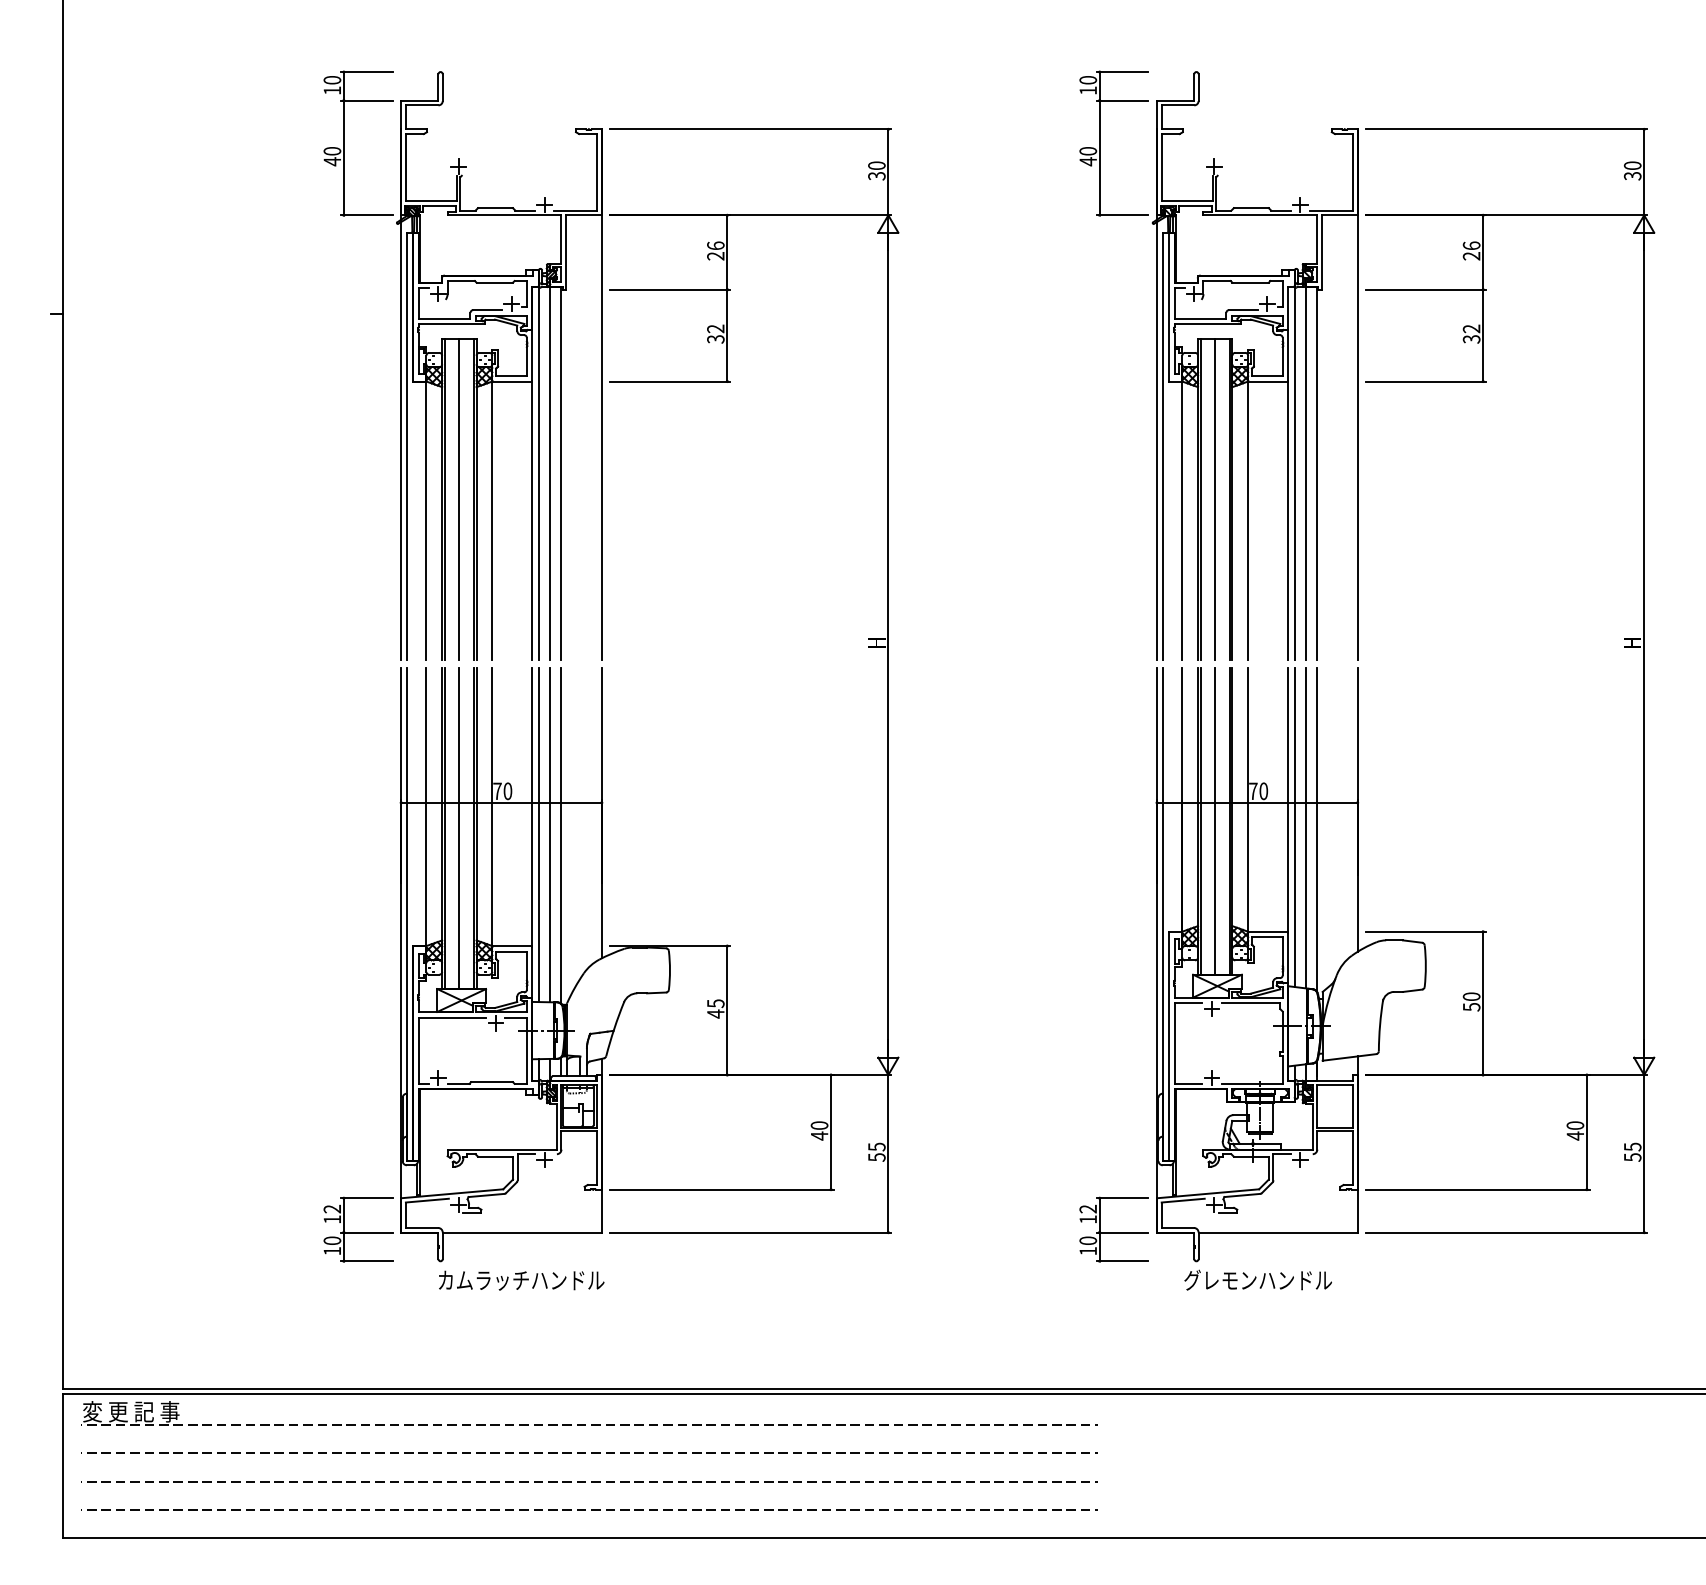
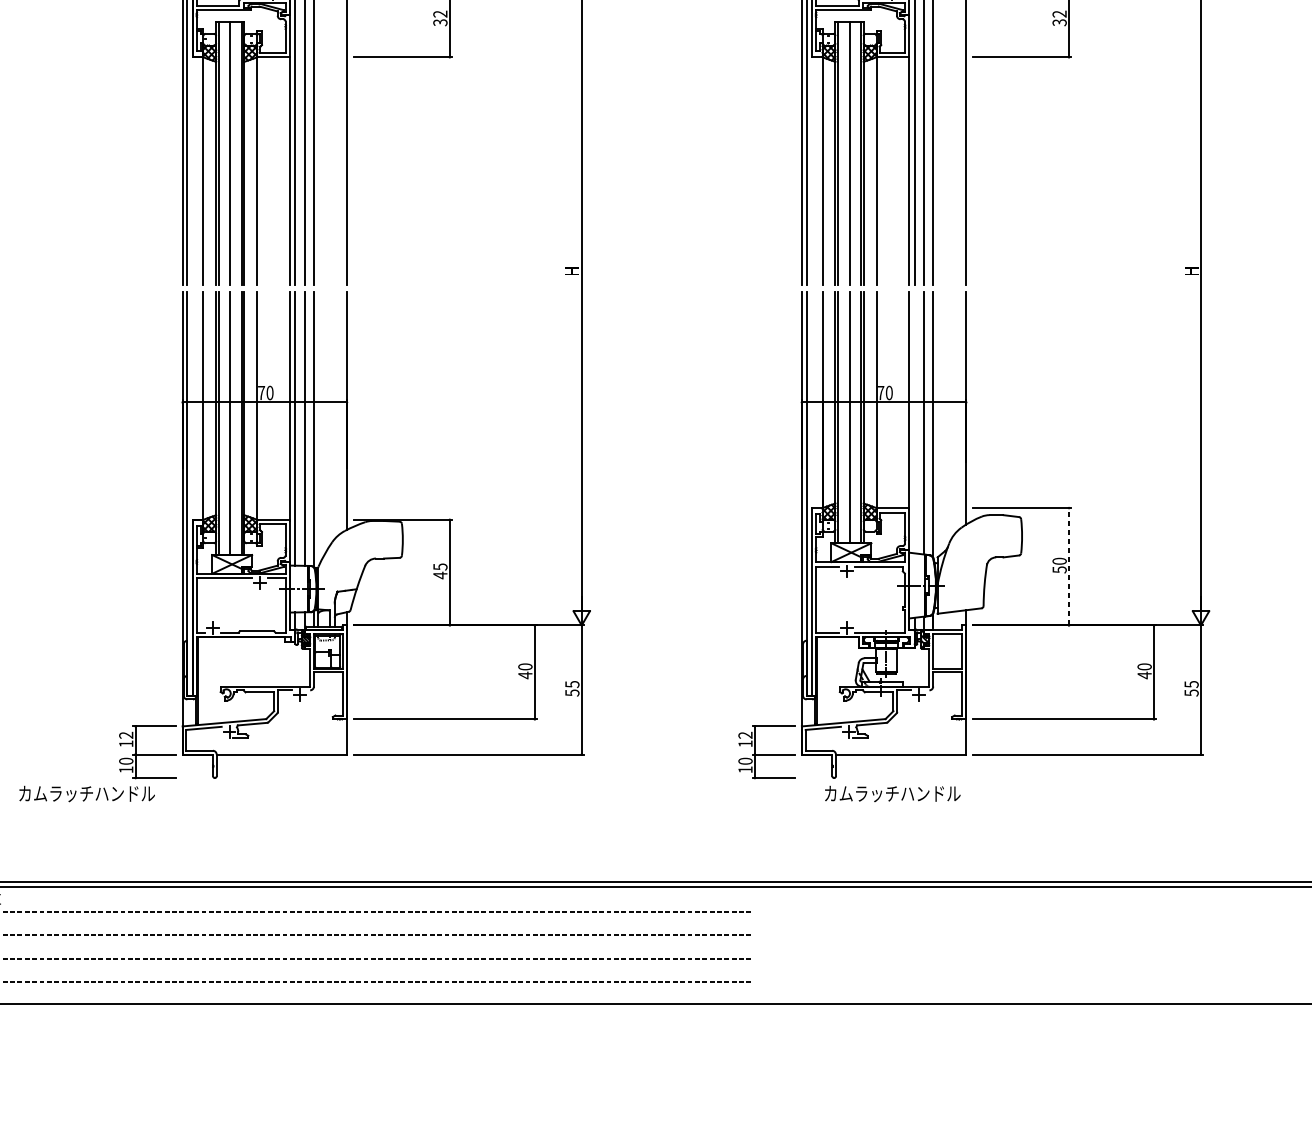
line: (1294, 827) -> (914, 422), removed
line: (1483, 1003) -> (1069, 566), solid -> dashed
text: (1267, 1279) -> (892, 792), グレモンハンドル -> カムラッチハンドル
text: (521, 1280) -> (87, 793), moved

